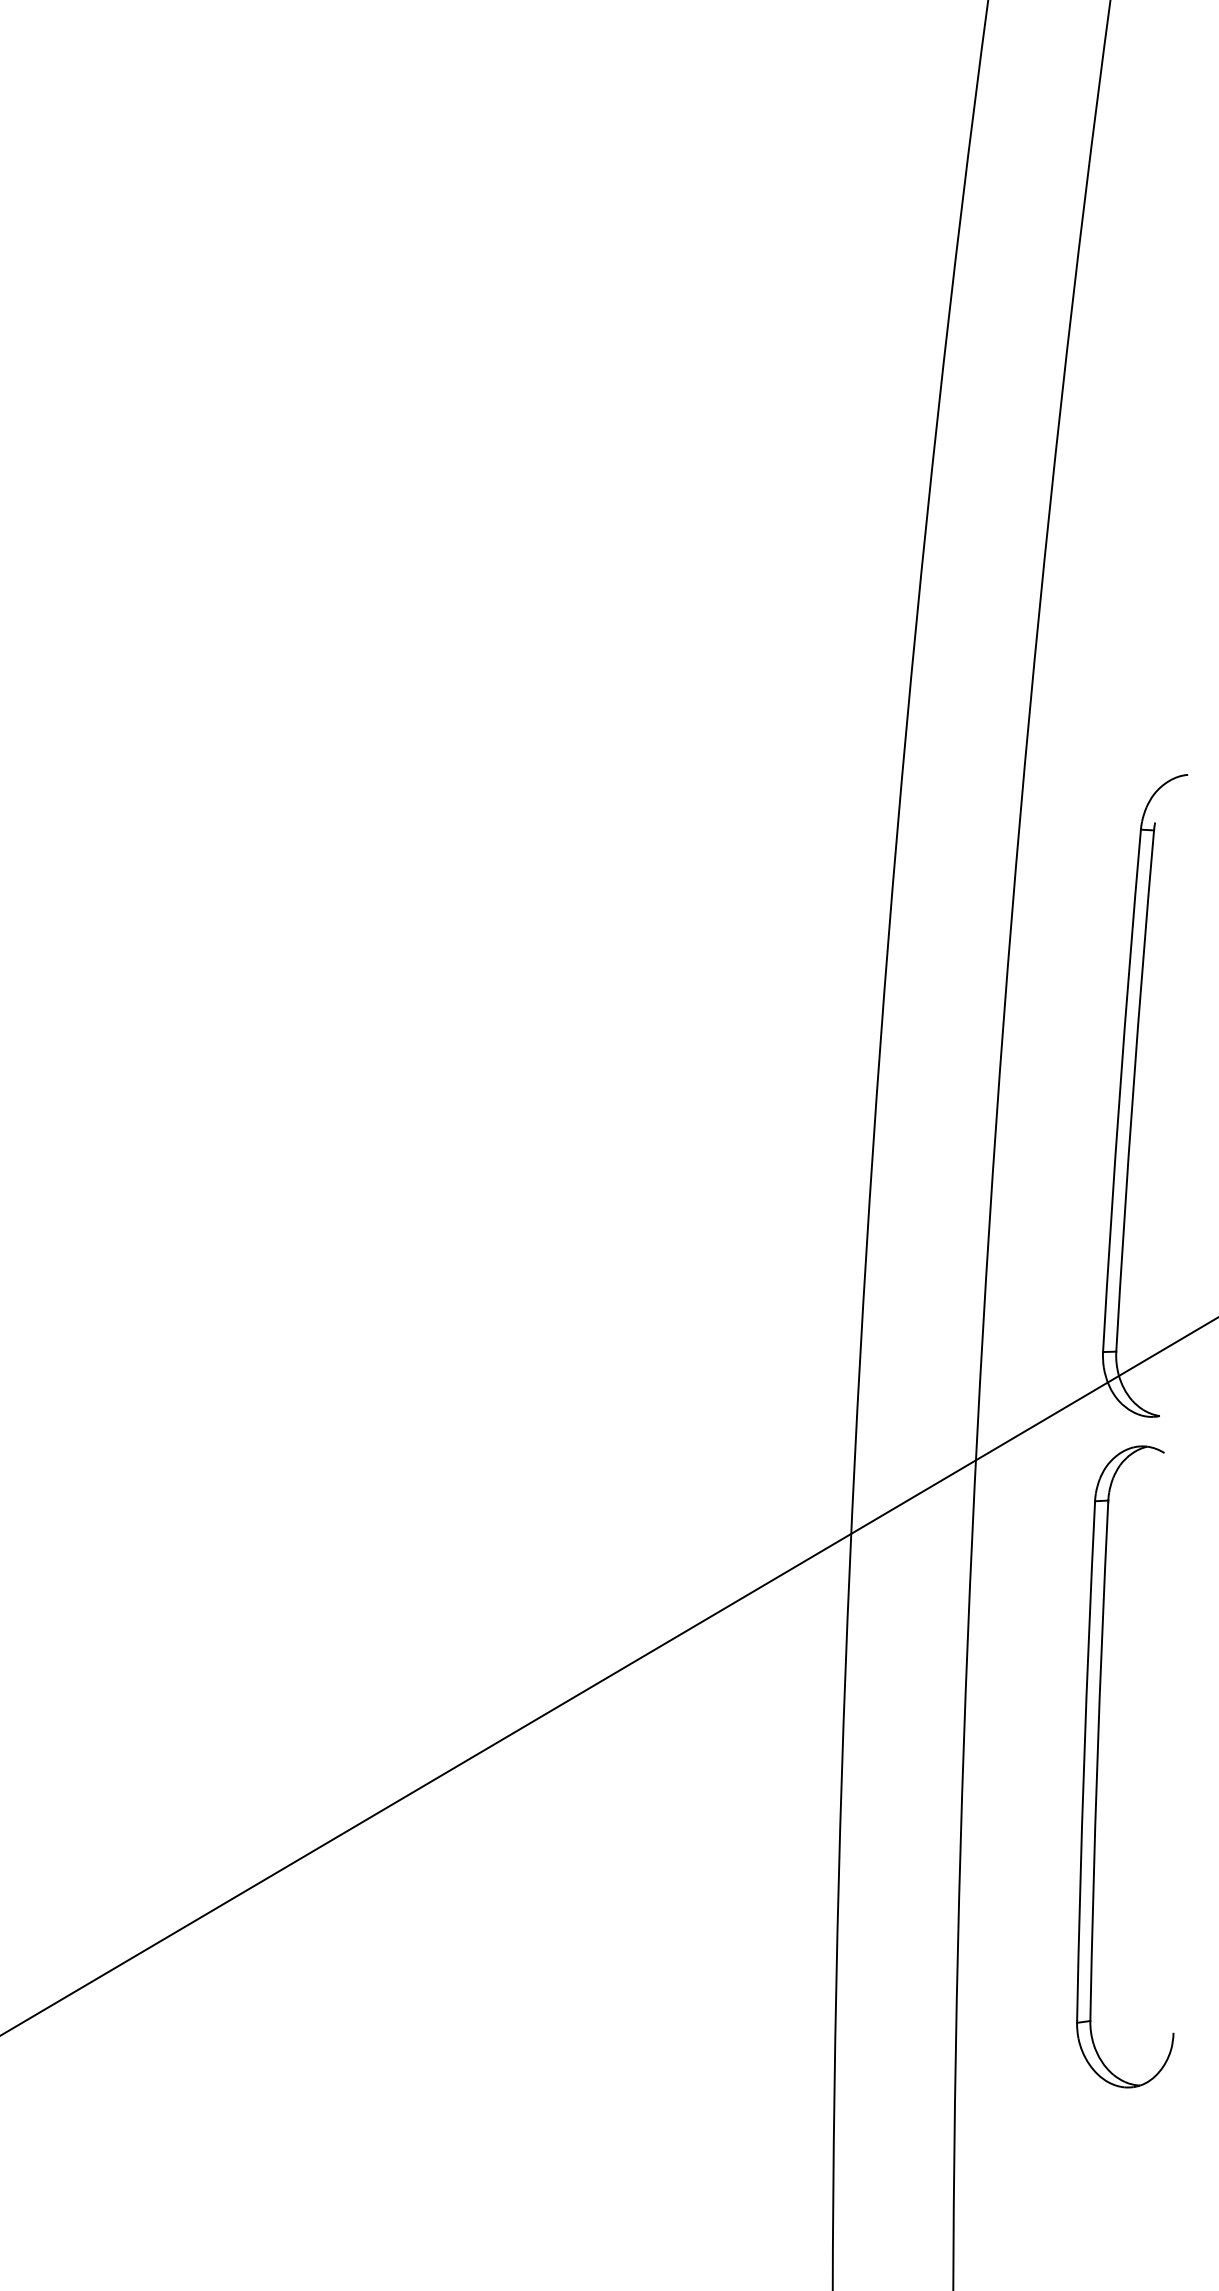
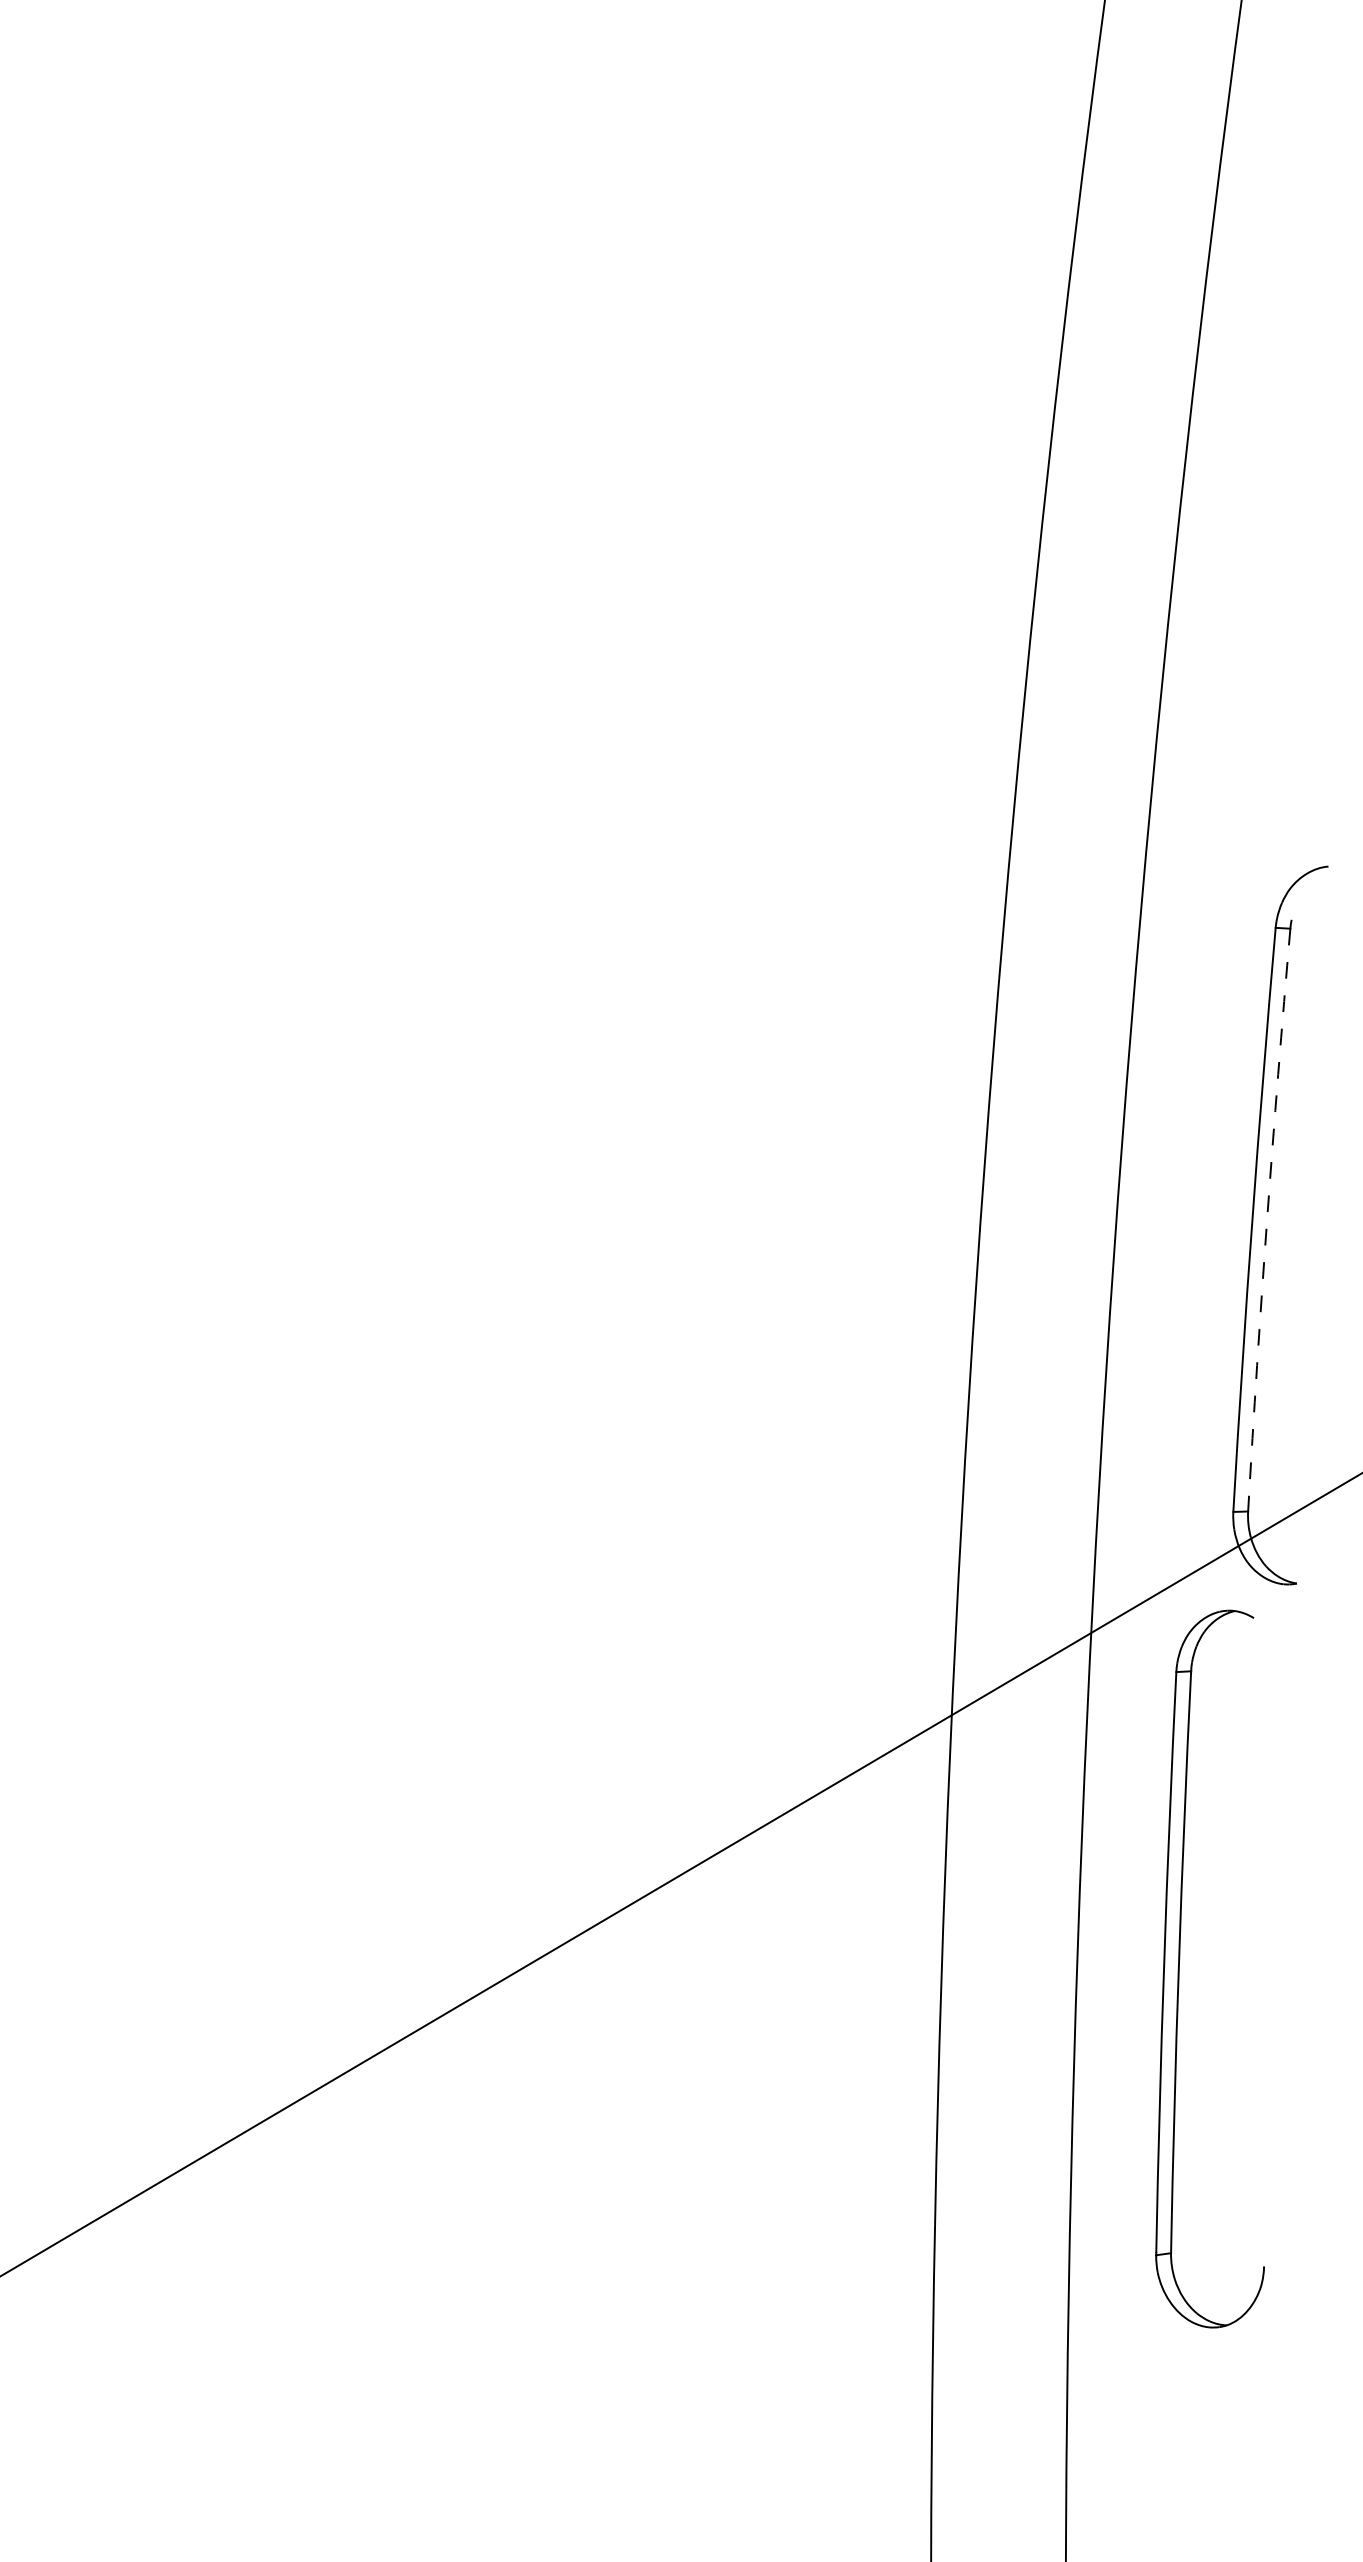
arc: (1133, 1090) -> (1267, 1219), solid -> dashed
part: (1098, 1766) -> (1180, 1968), moved

